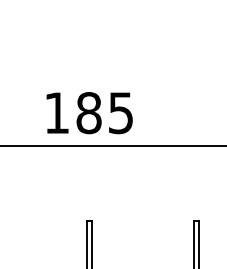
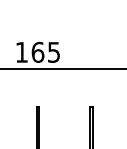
text: (88, 111) -> (37, 51), 185 -> 165

